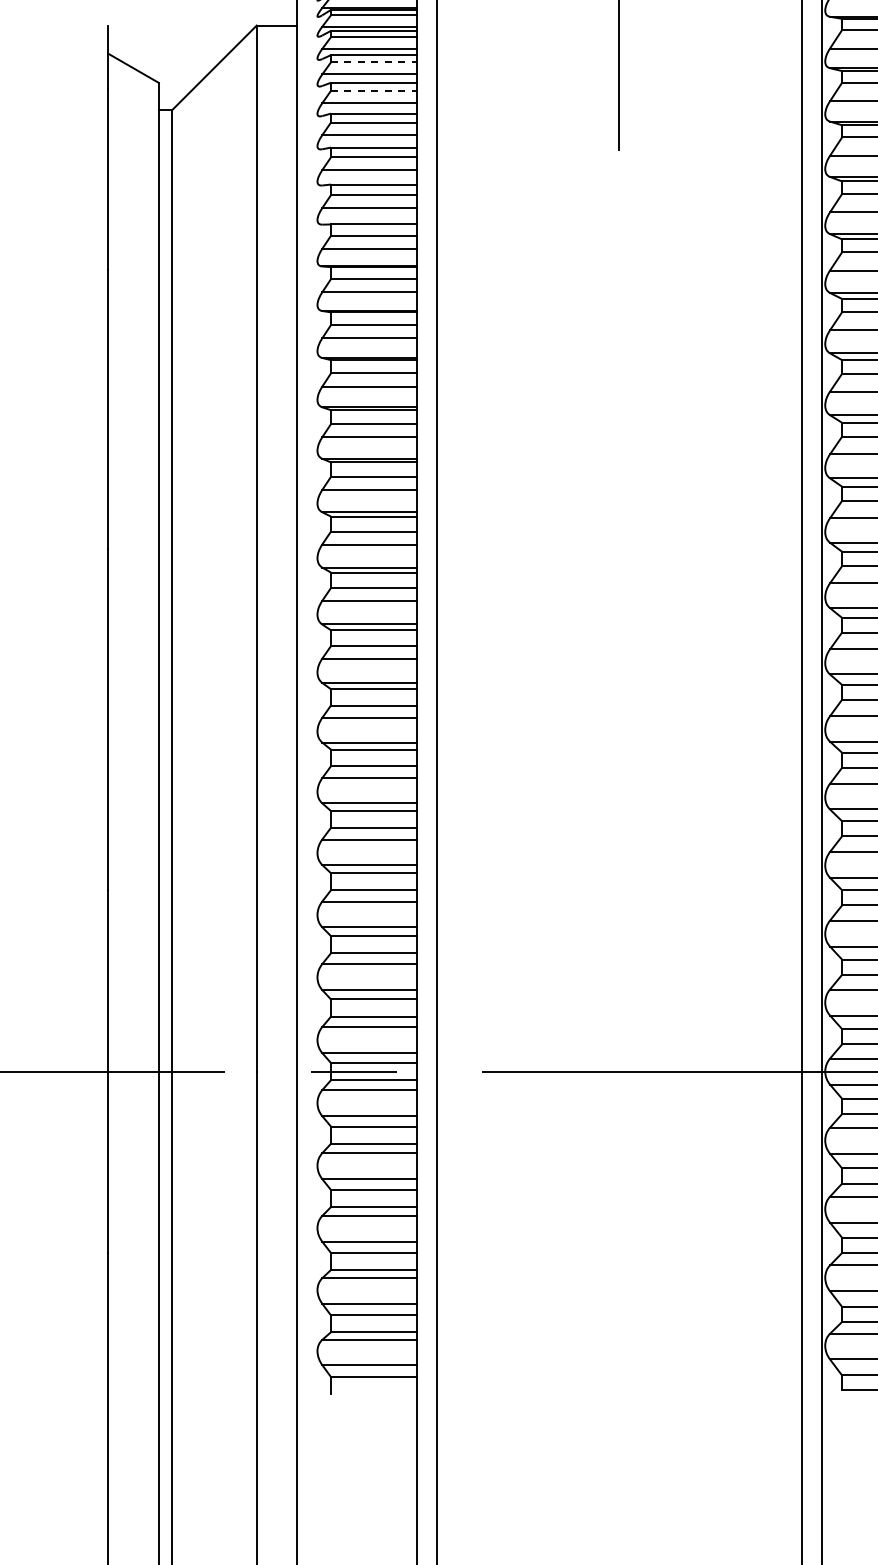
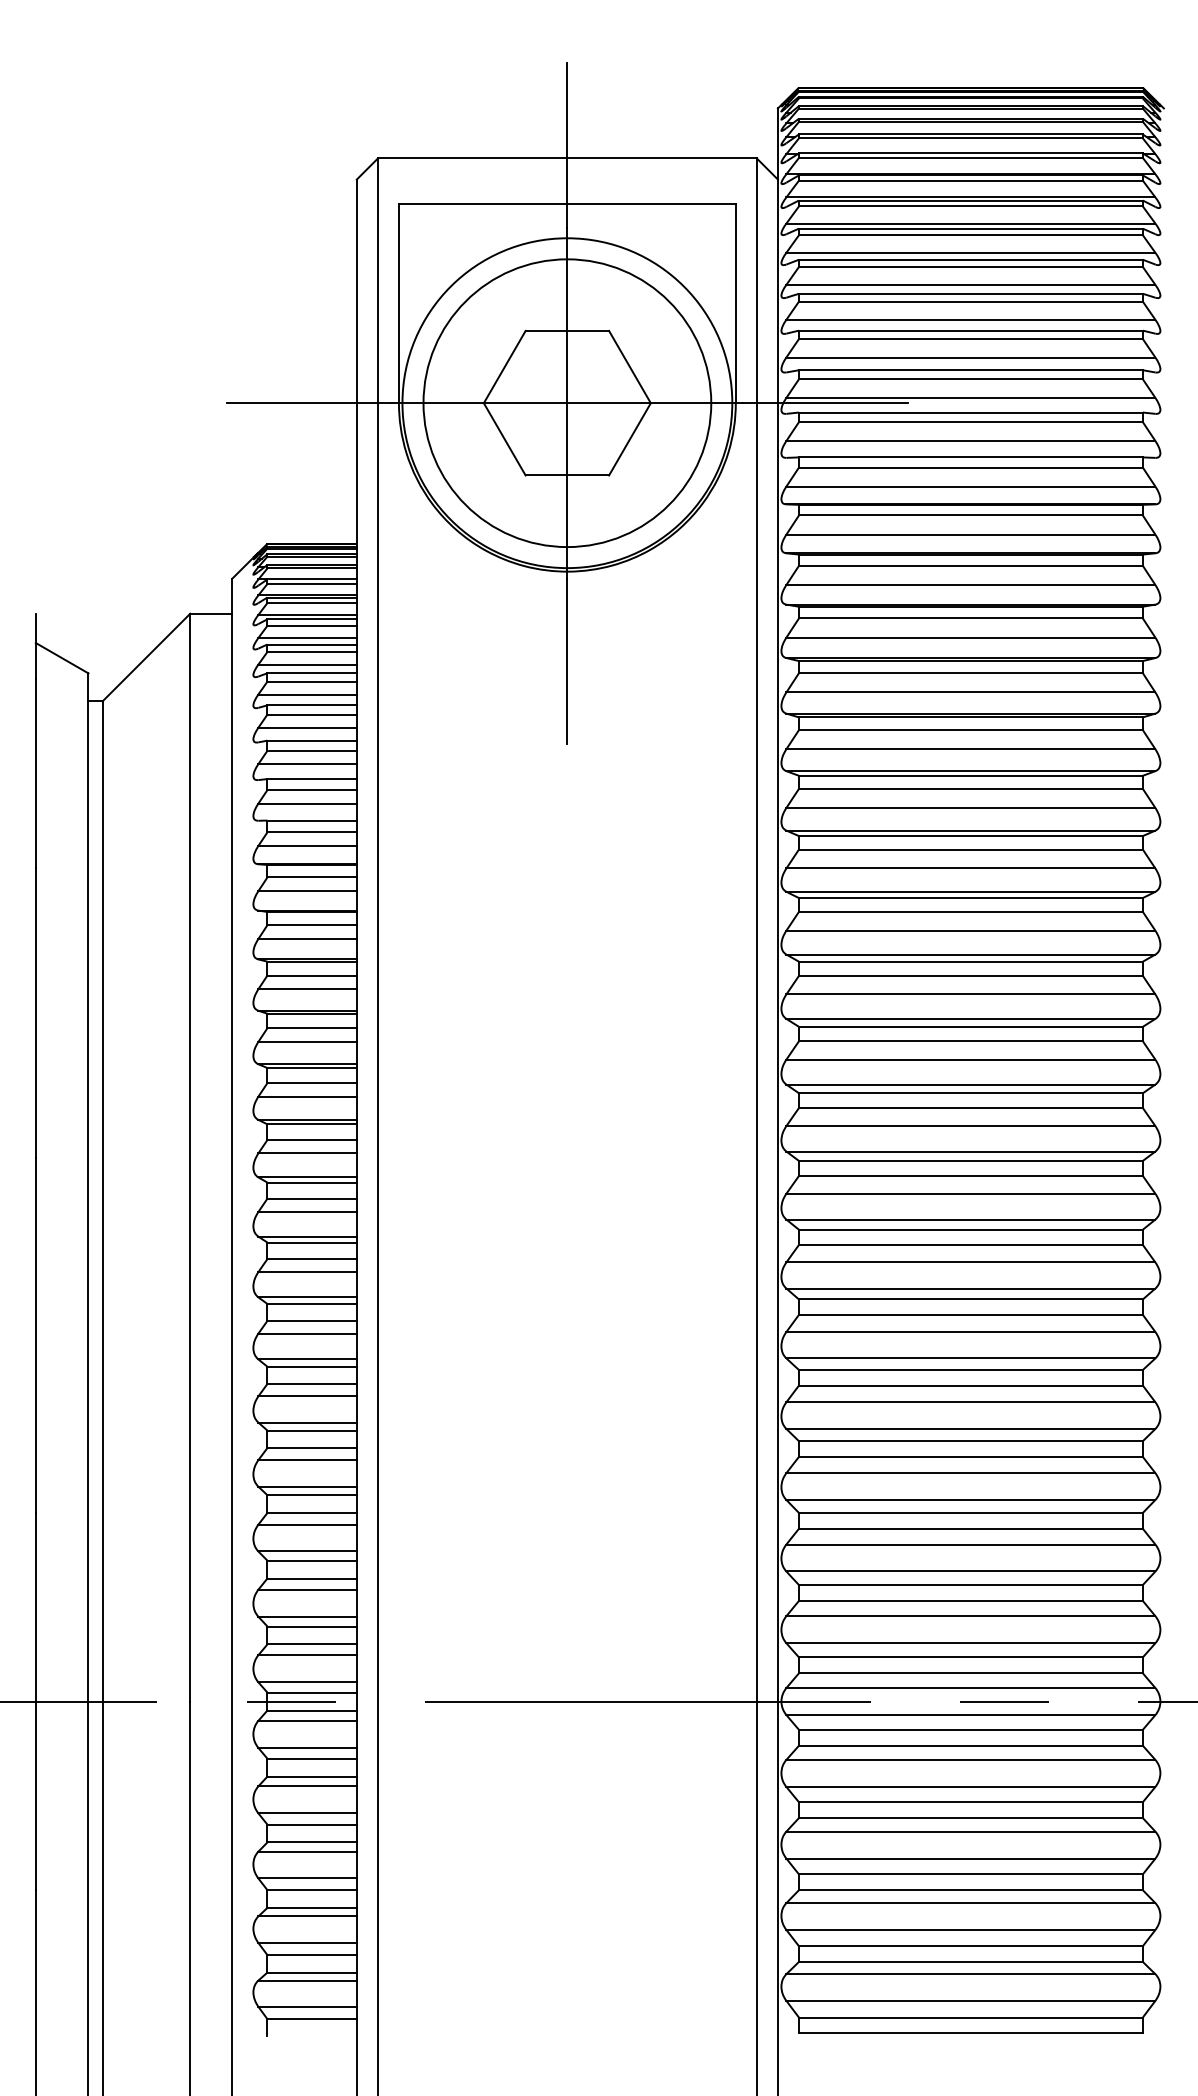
line: (374, 62) -> (312, 652), dashed -> solid
line: (374, 90) -> (312, 681), dashed -> solid

